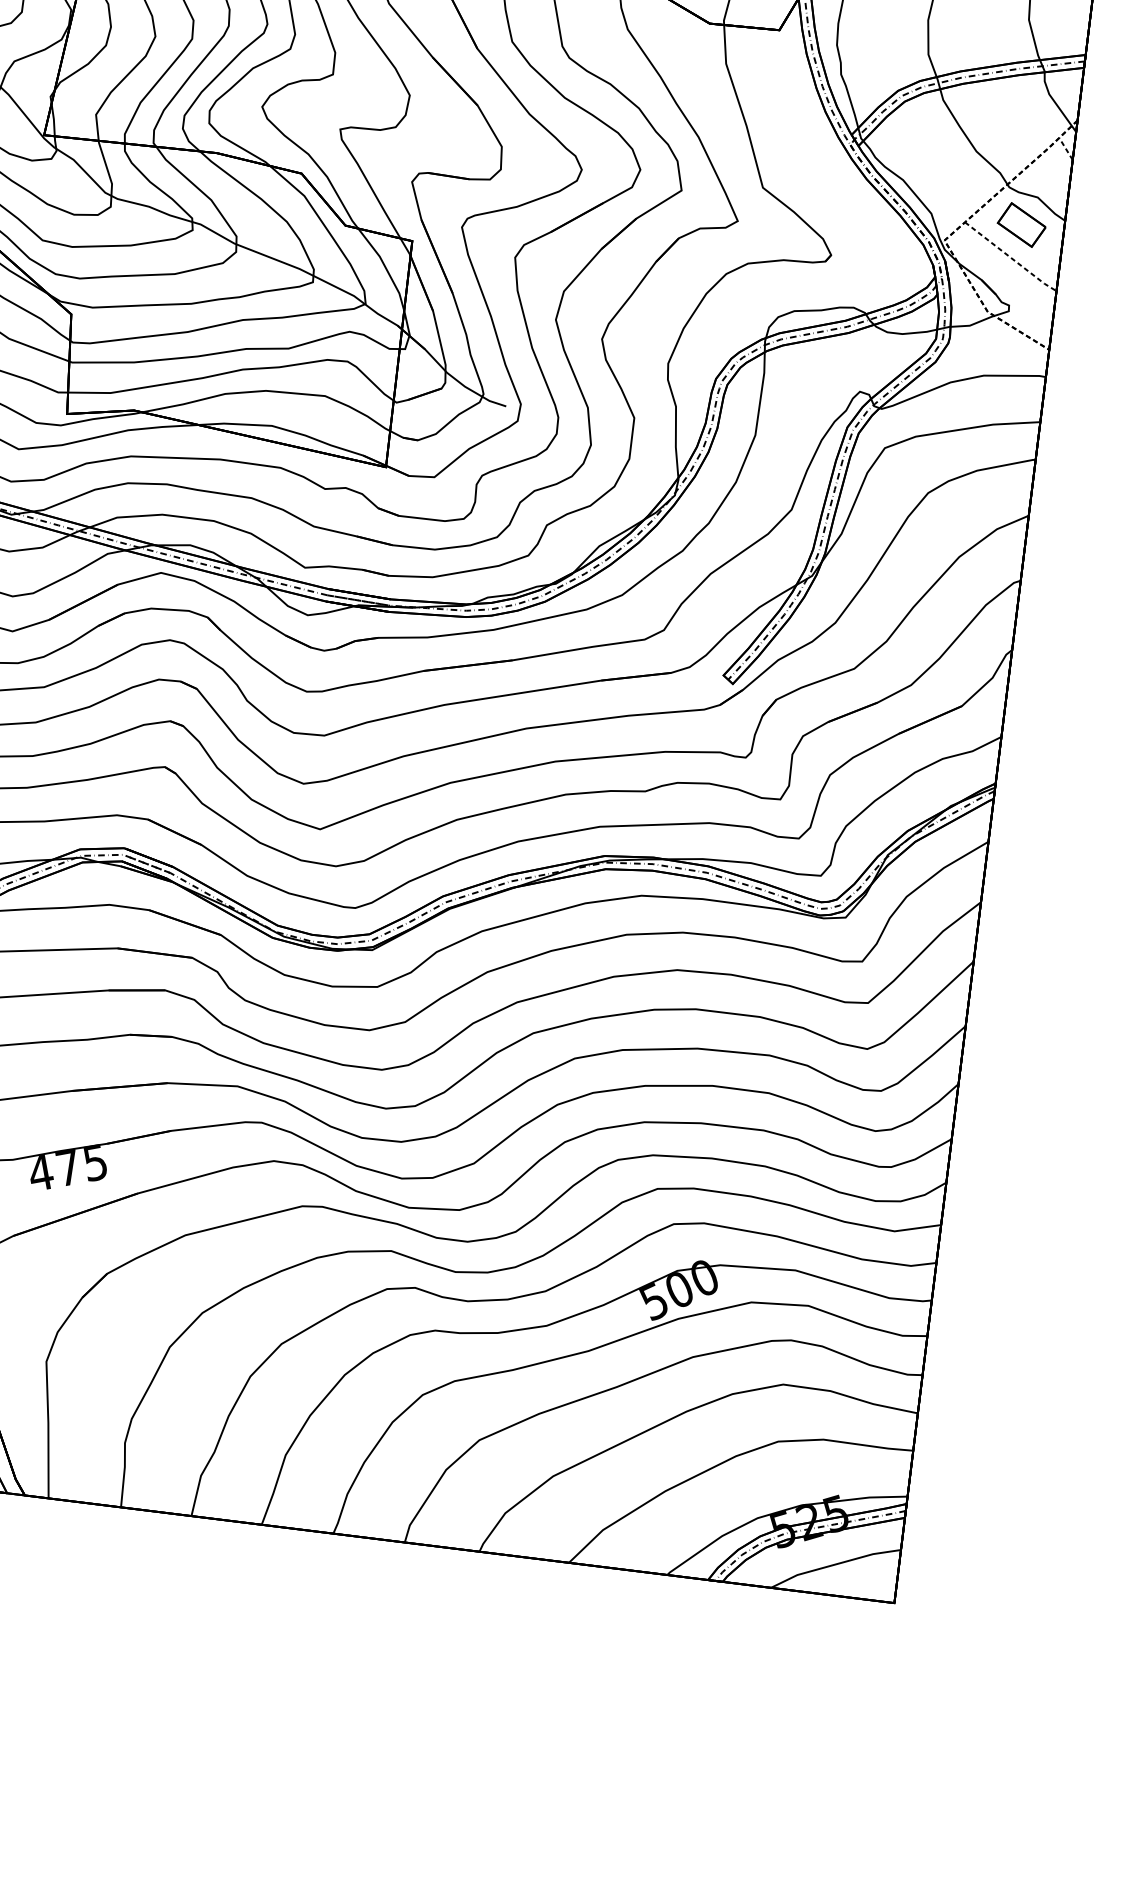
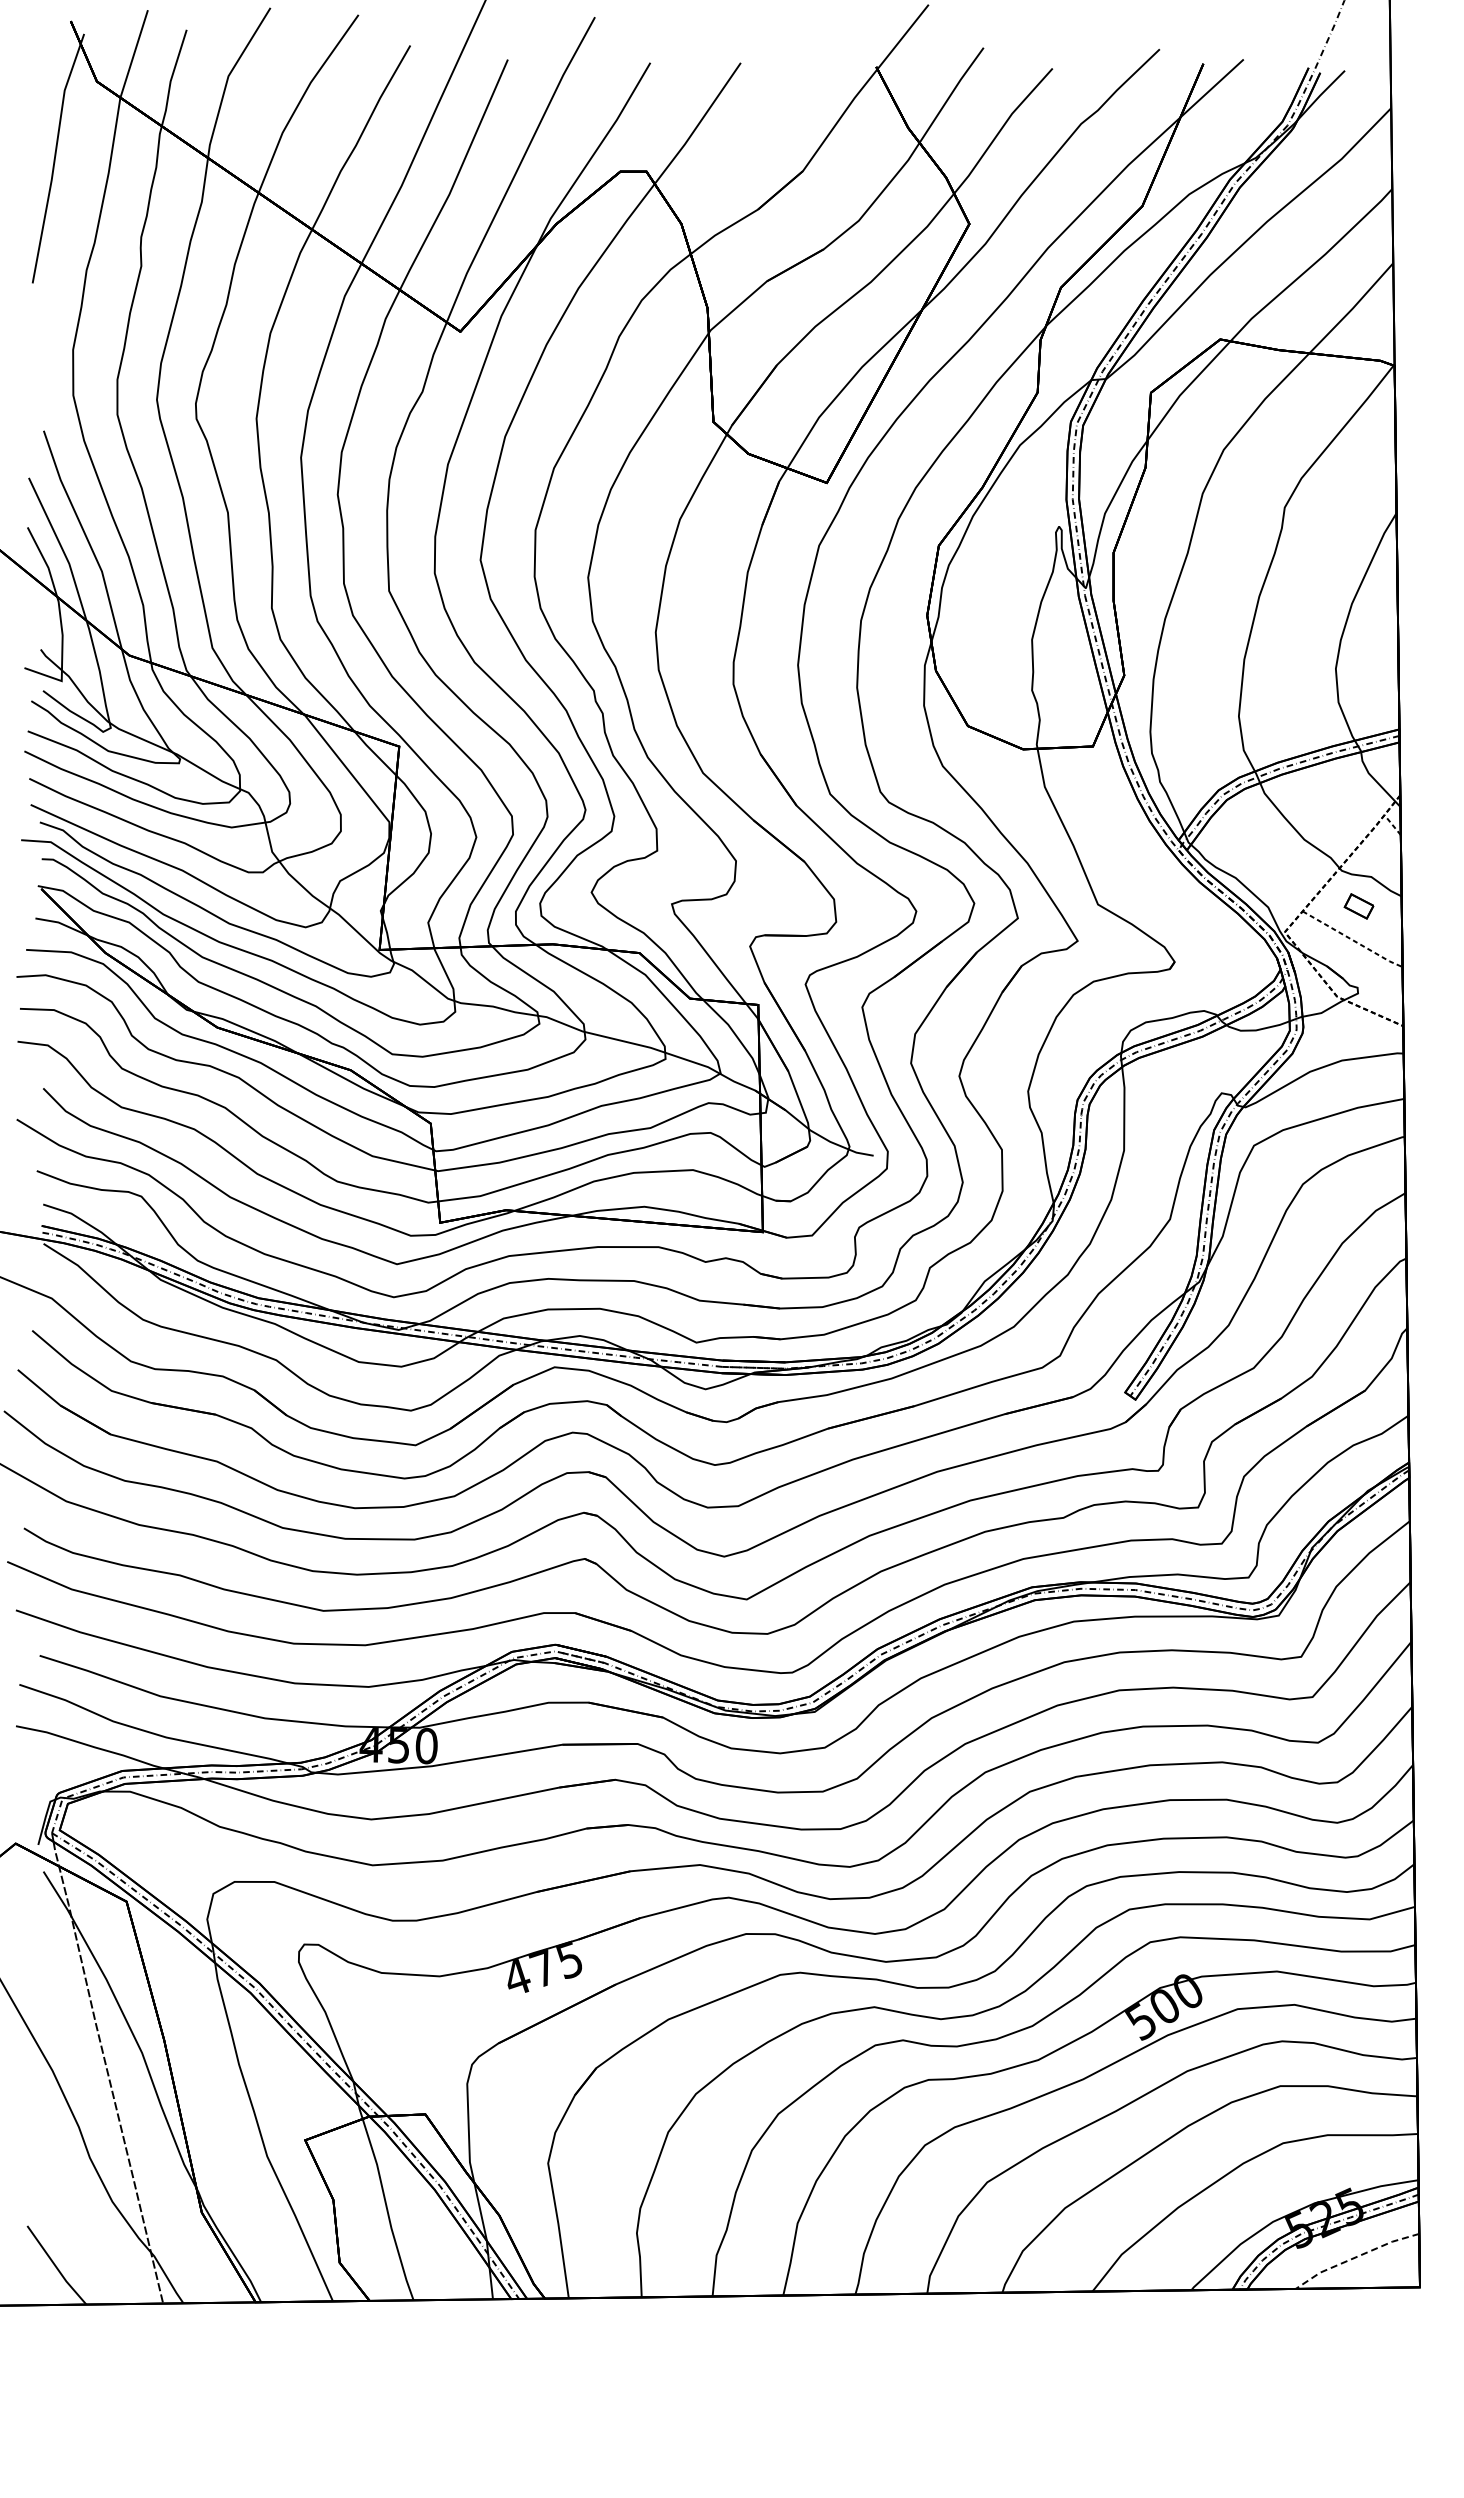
part: (1021, 225) -> (1358, 906), size x0.6
line: (834, 1564) -> (1355, 2257), solid -> dashed

